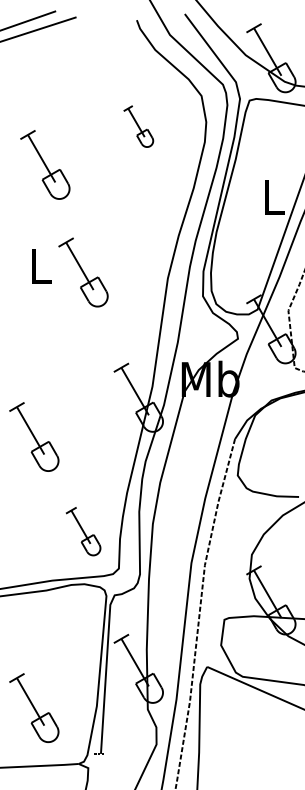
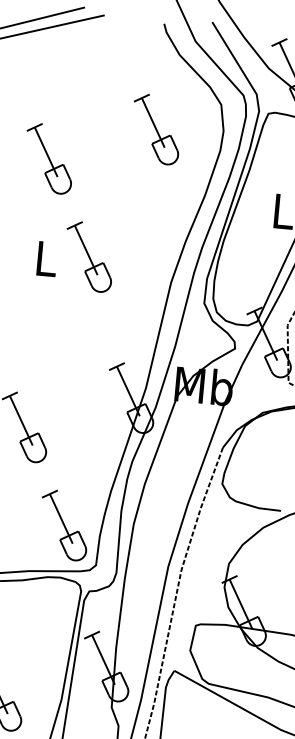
part: (138, 126) -> (156, 129), size x1.67
part: (45, 164) -> (49, 158), moved
part: (83, 272) -> (89, 256), moved
part: (83, 531) -> (64, 525), size x1.43

